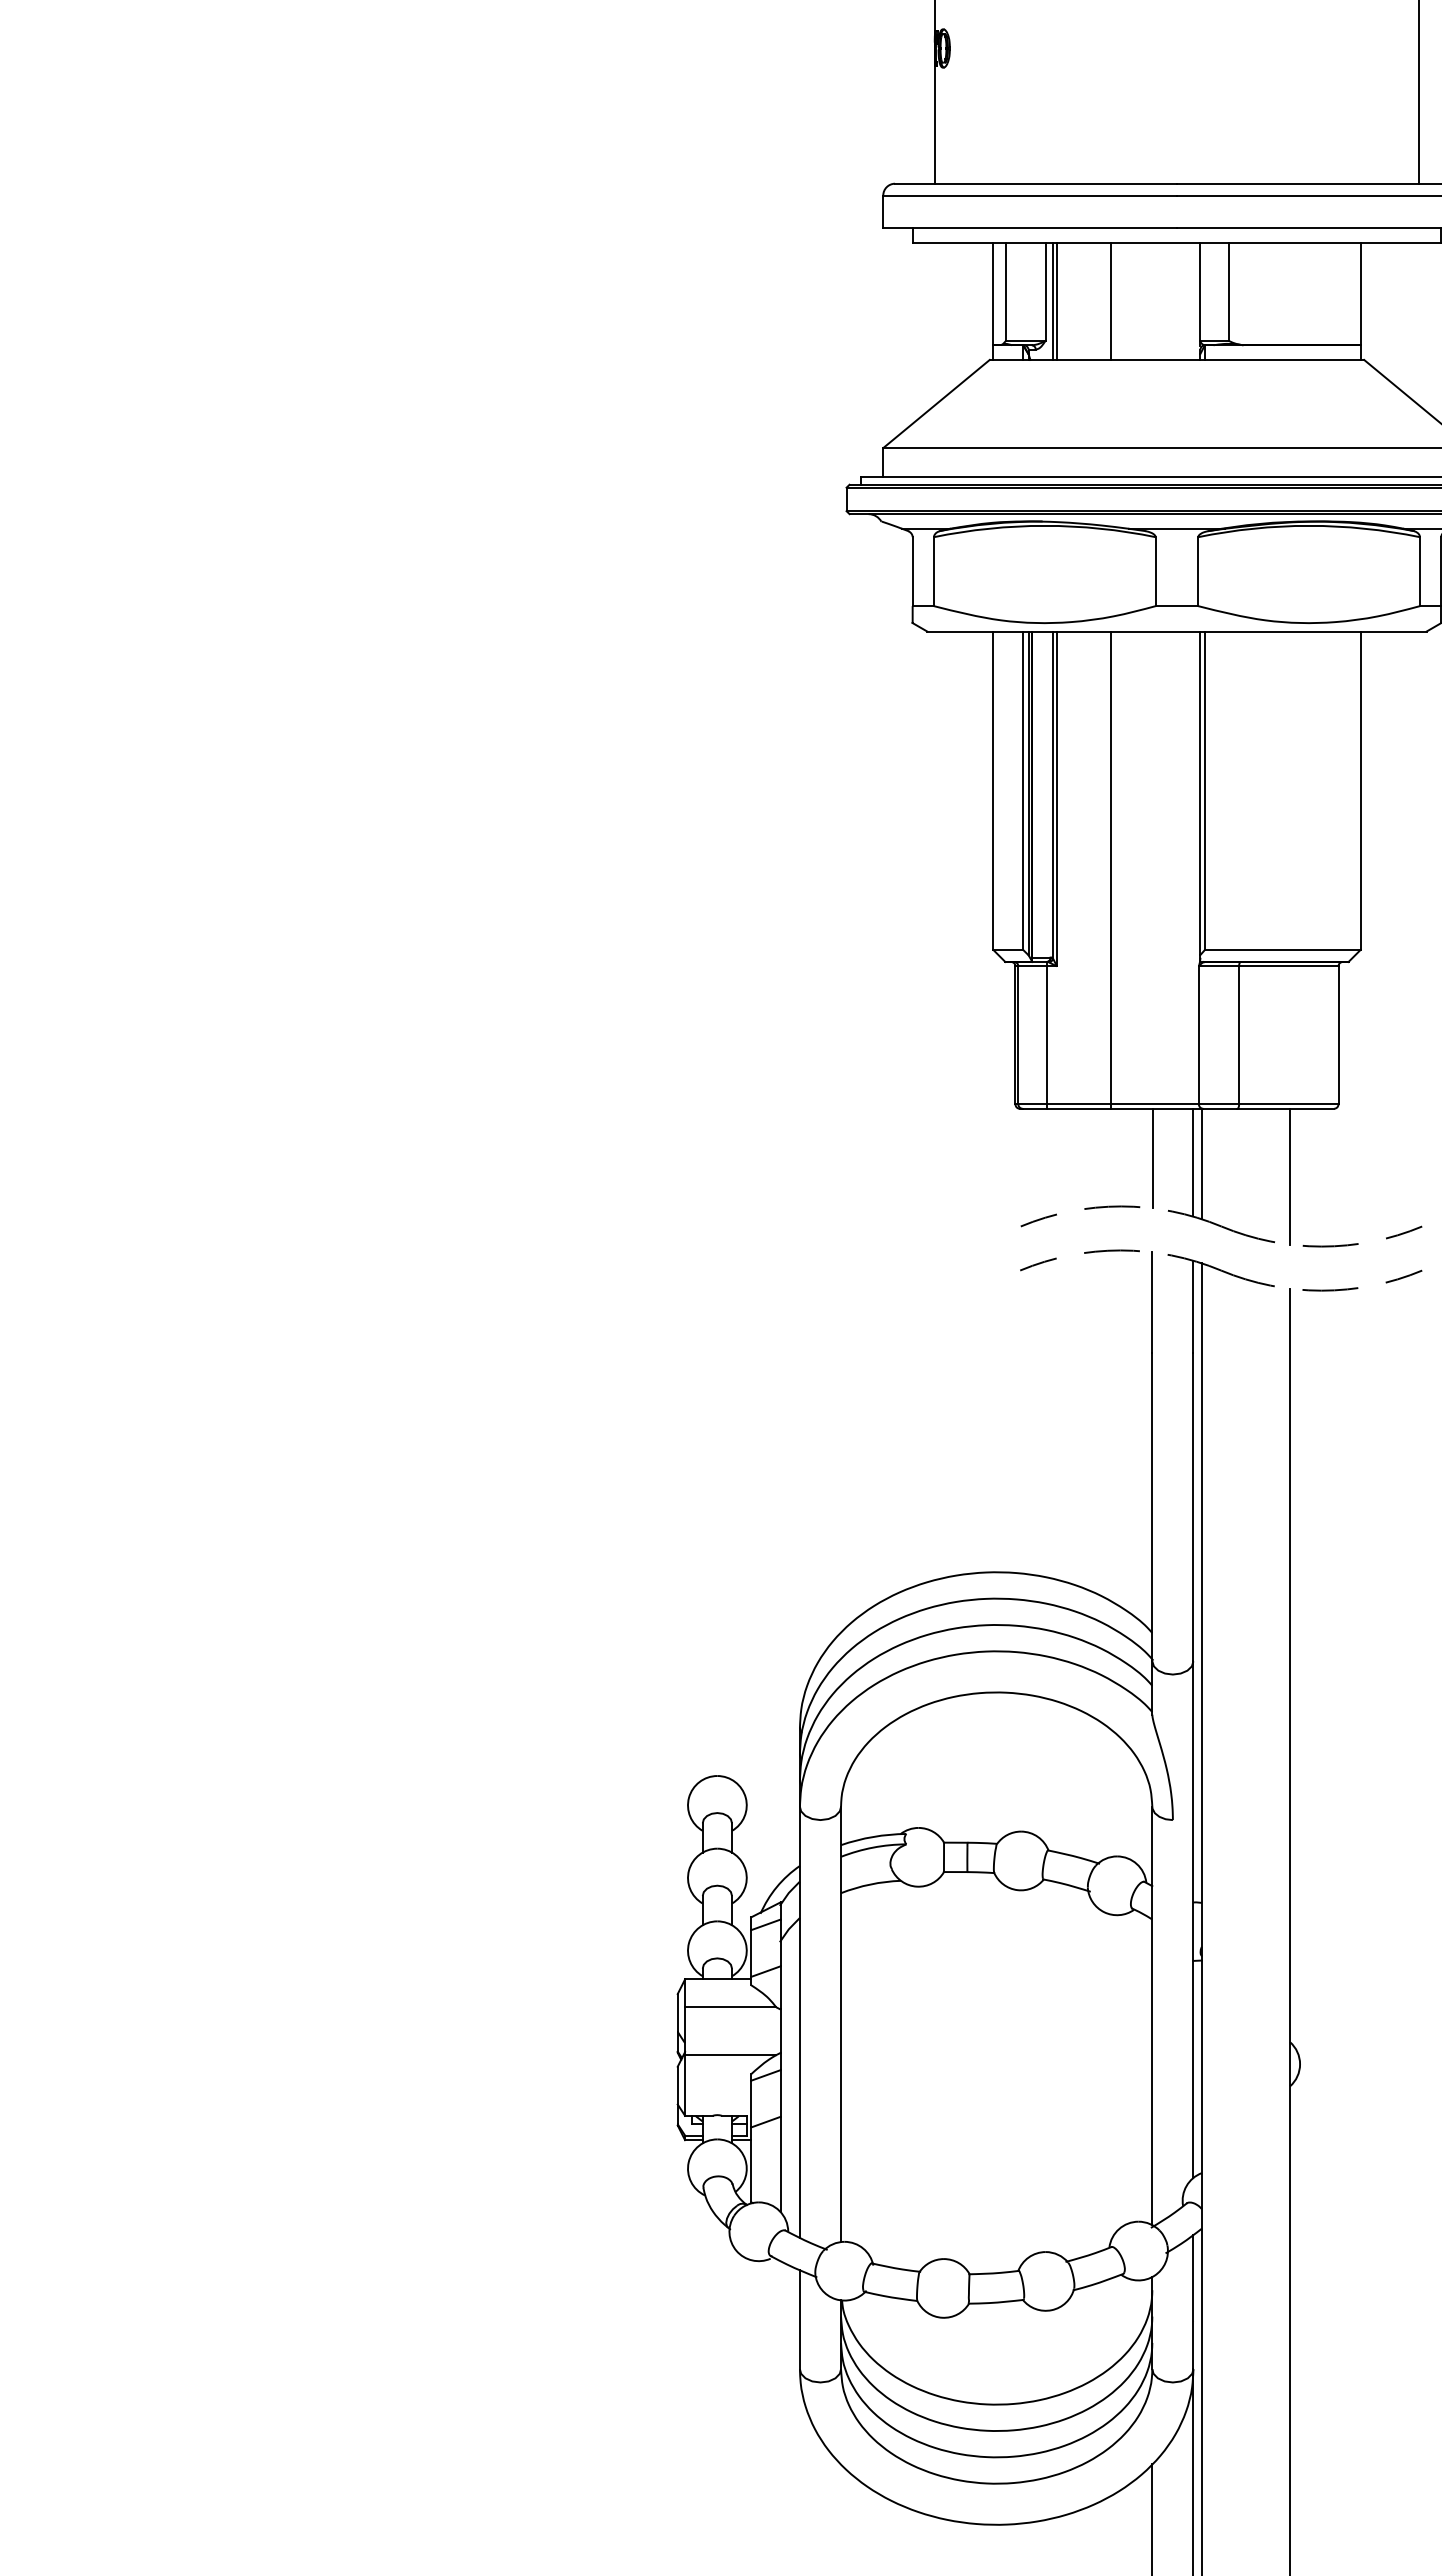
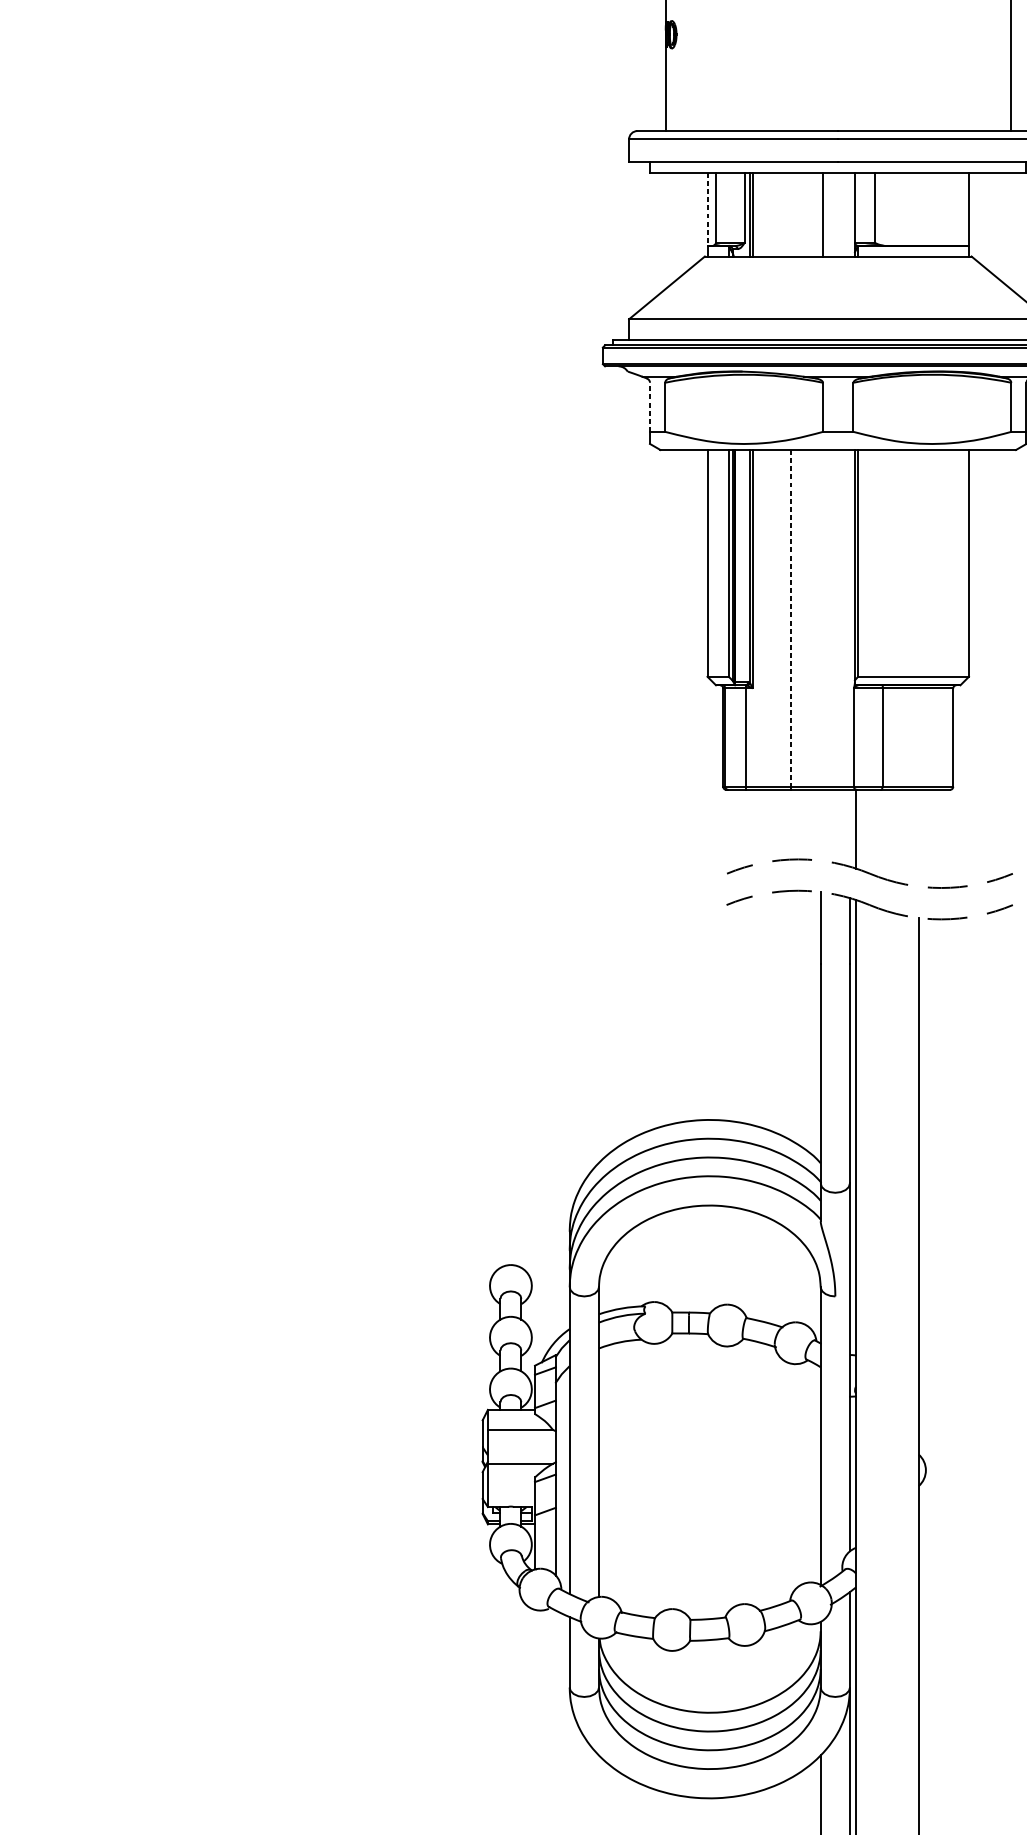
line: (993, 294) -> (707, 209), solid -> dashed
line: (1110, 300) -> (822, 214), moved
line: (912, 571) -> (649, 407), solid -> dashed
line: (1110, 868) -> (790, 618), solid -> dashed
line: (1152, 1158) -> (820, 825), removed
line: (1192, 1162) -> (849, 828), removed
line: (1290, 1176) -> (919, 838), removed

